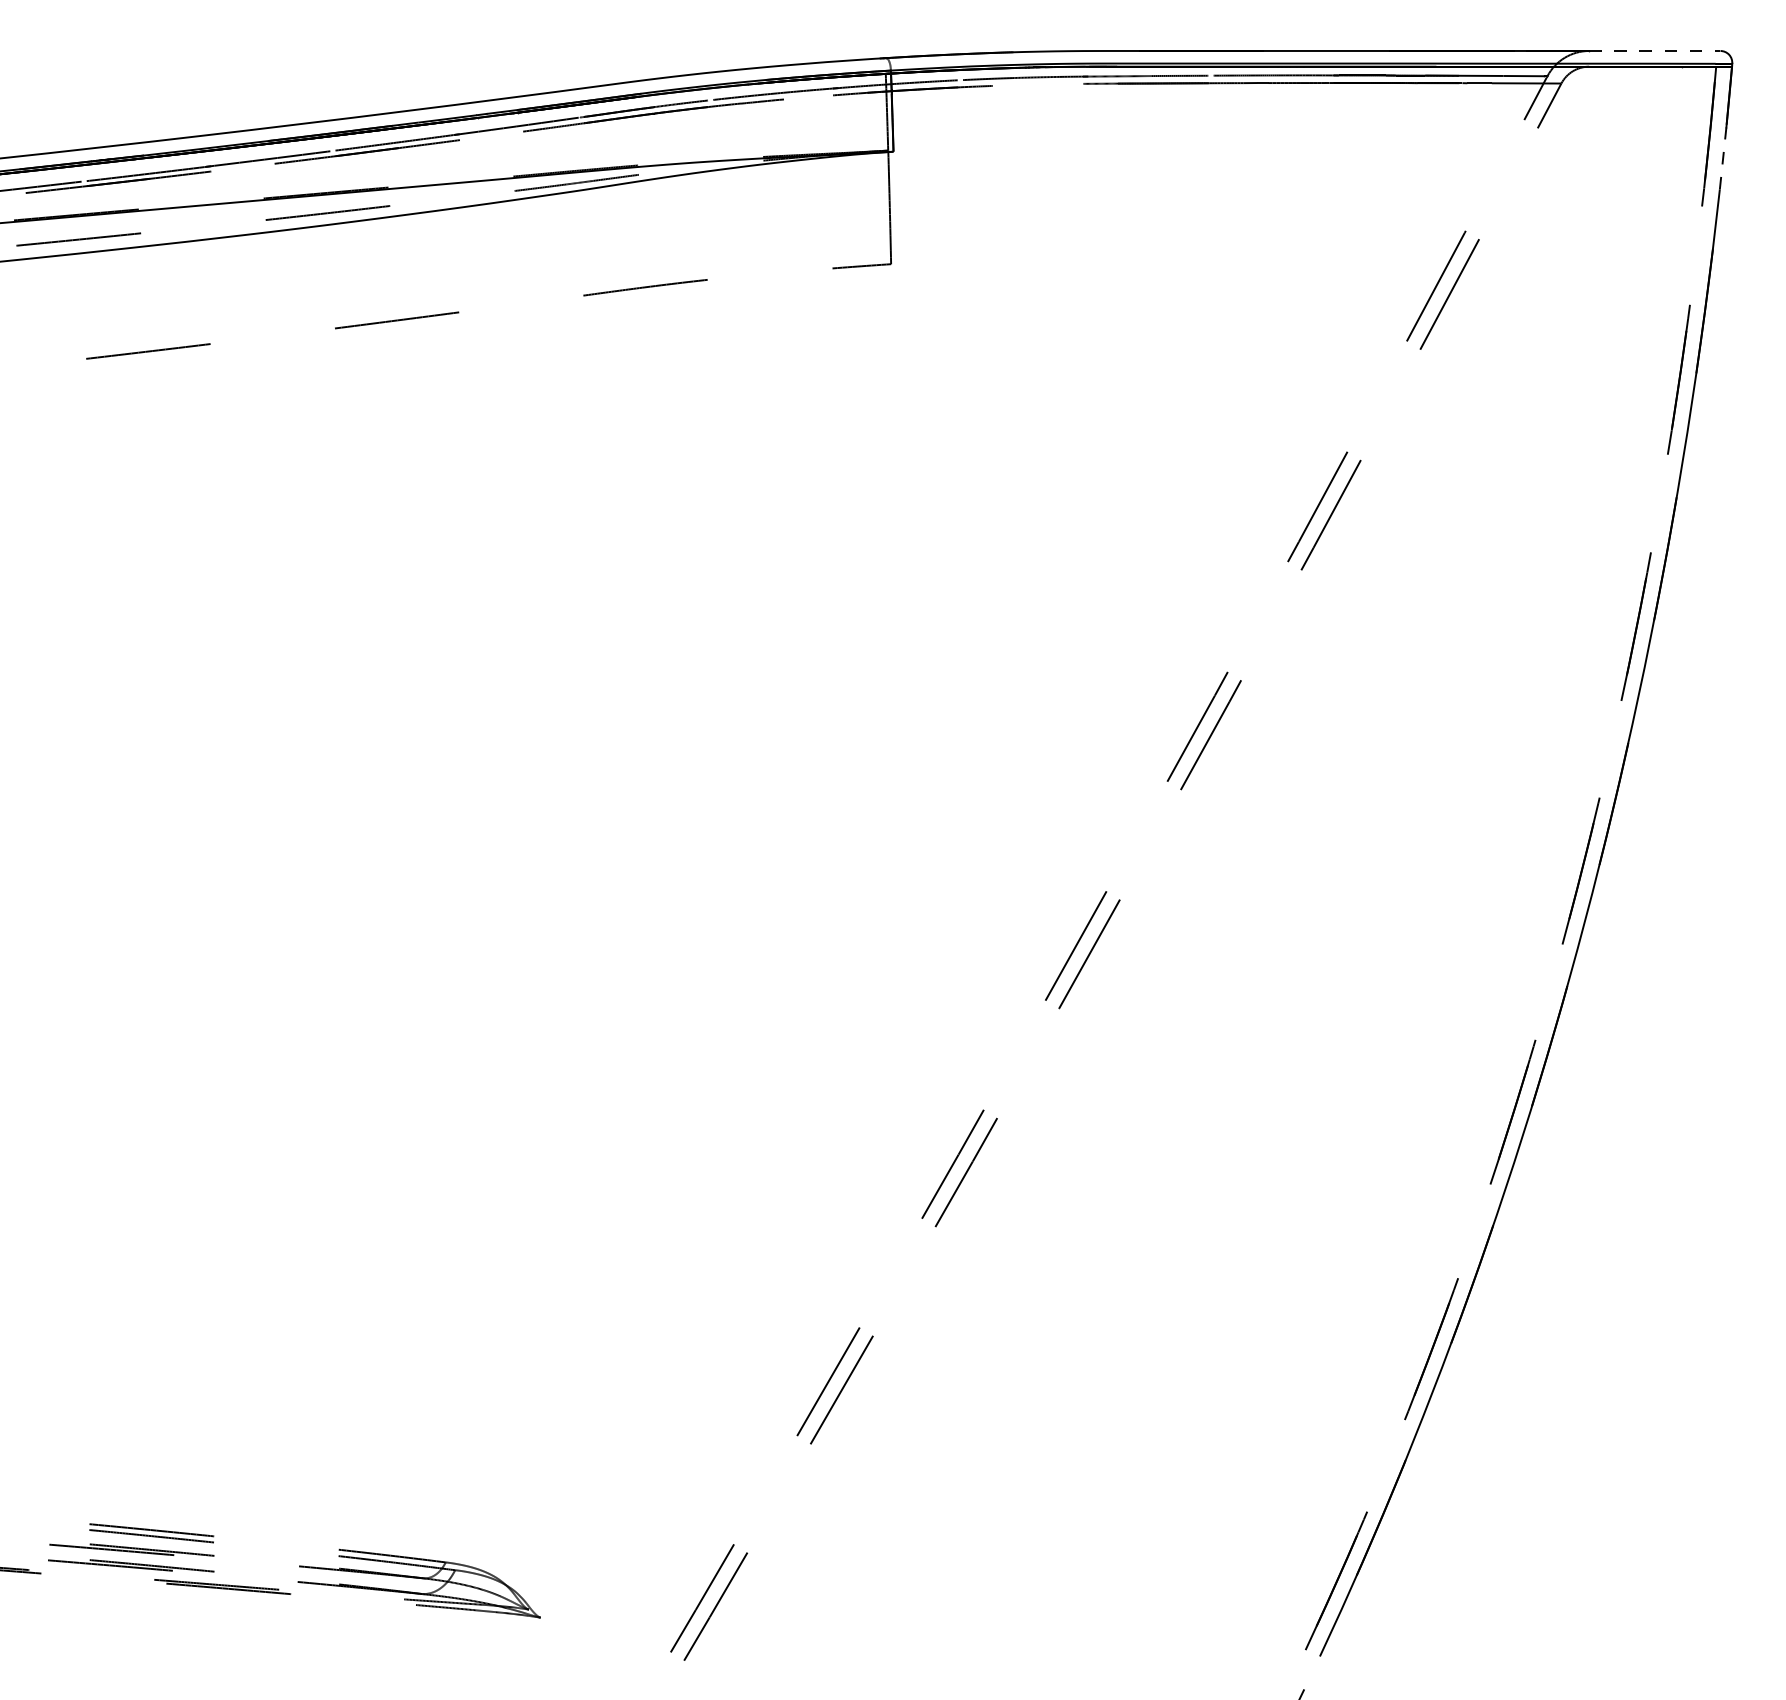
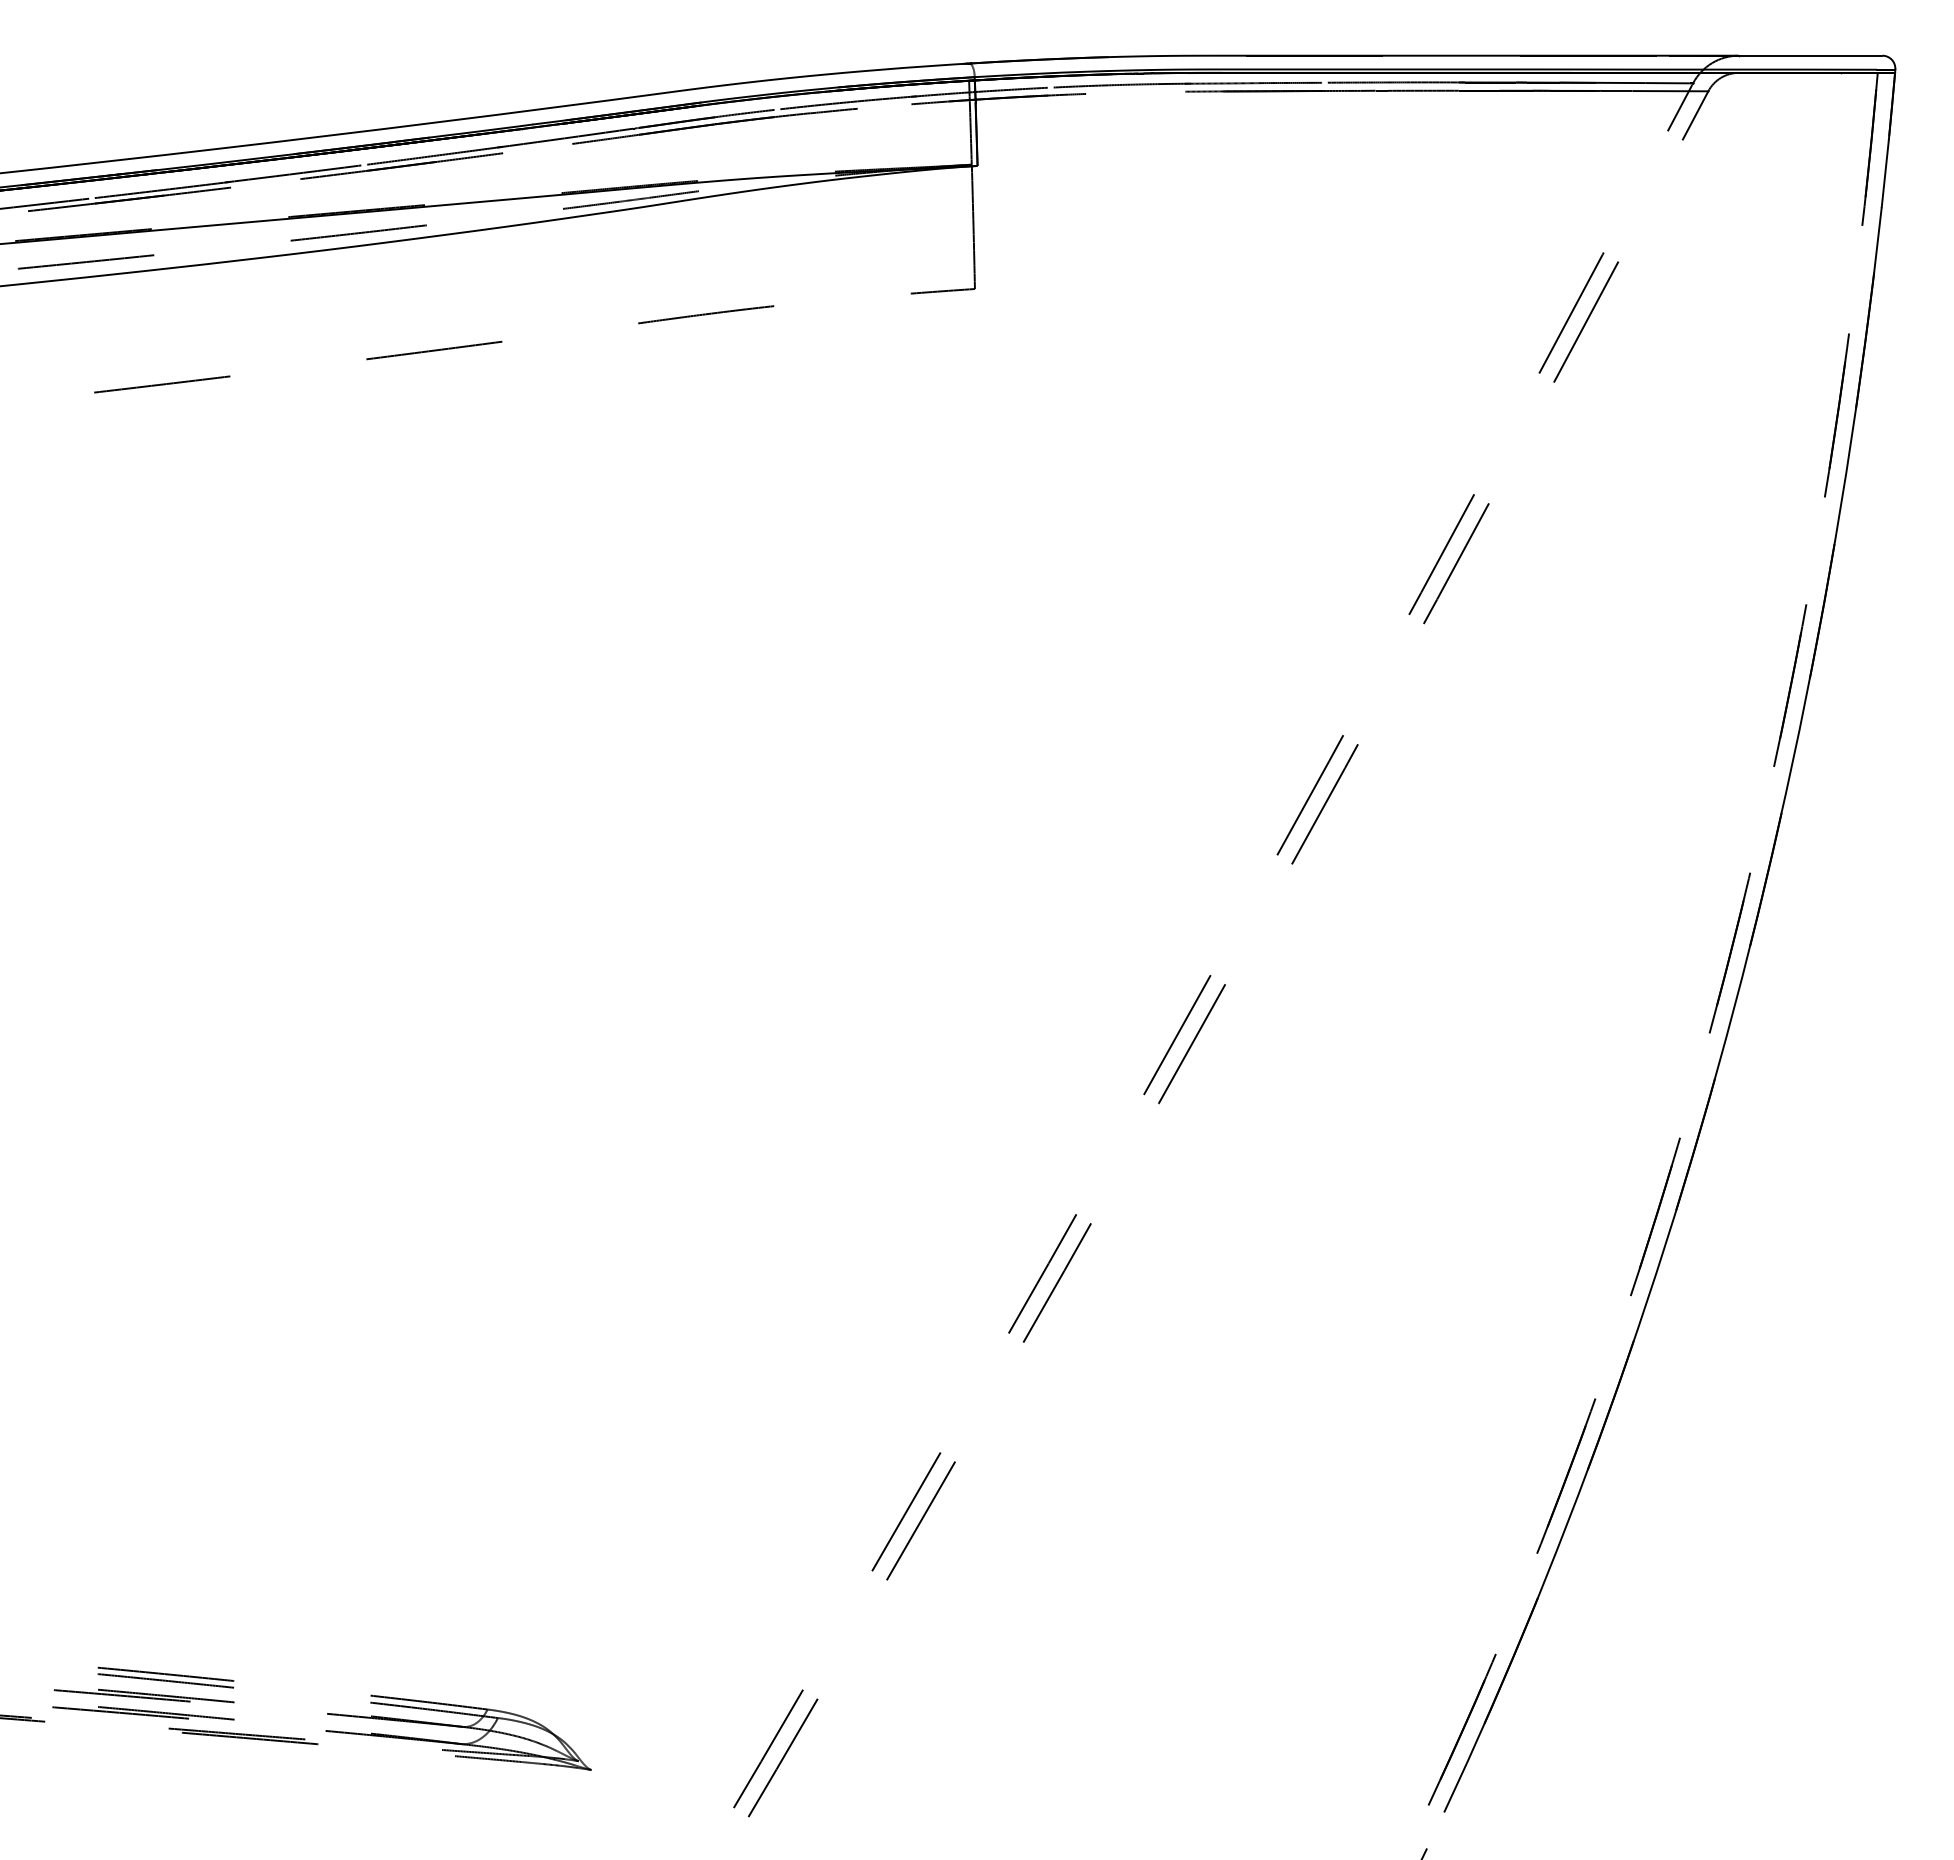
line: (1654, 50) -> (1810, 55), dashed -> solid
line: (1723, 157) -> (1885, 172), dashed -> solid

